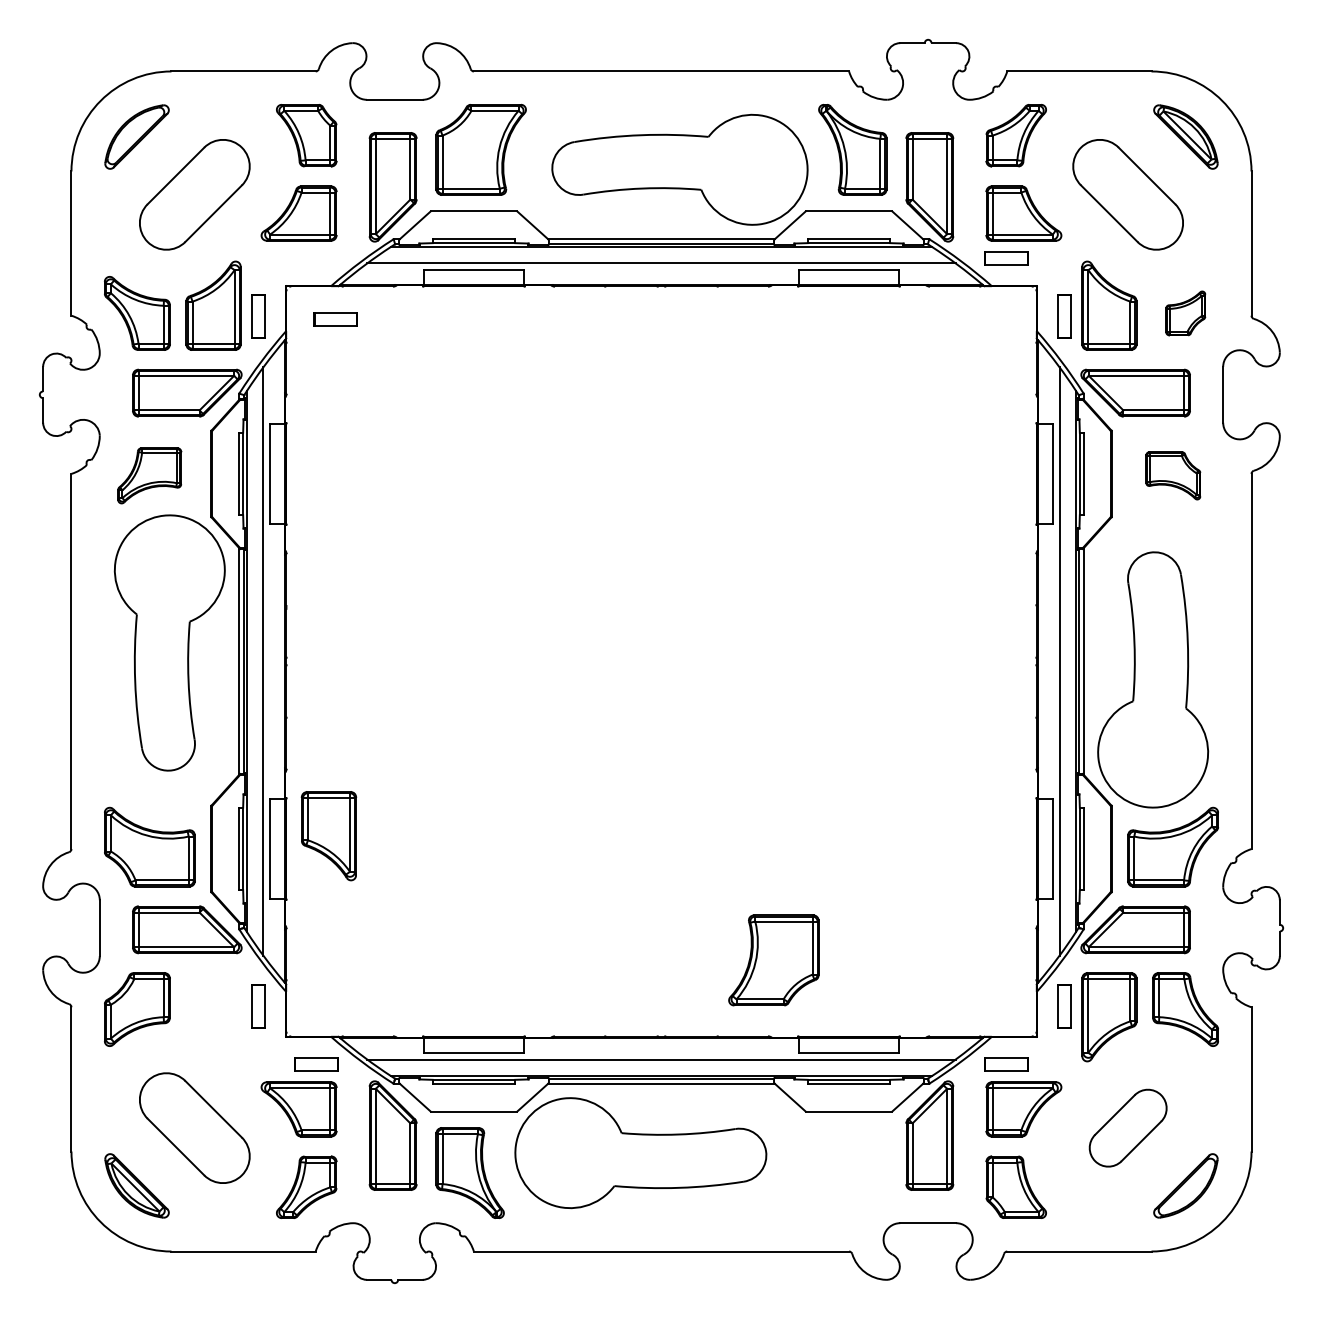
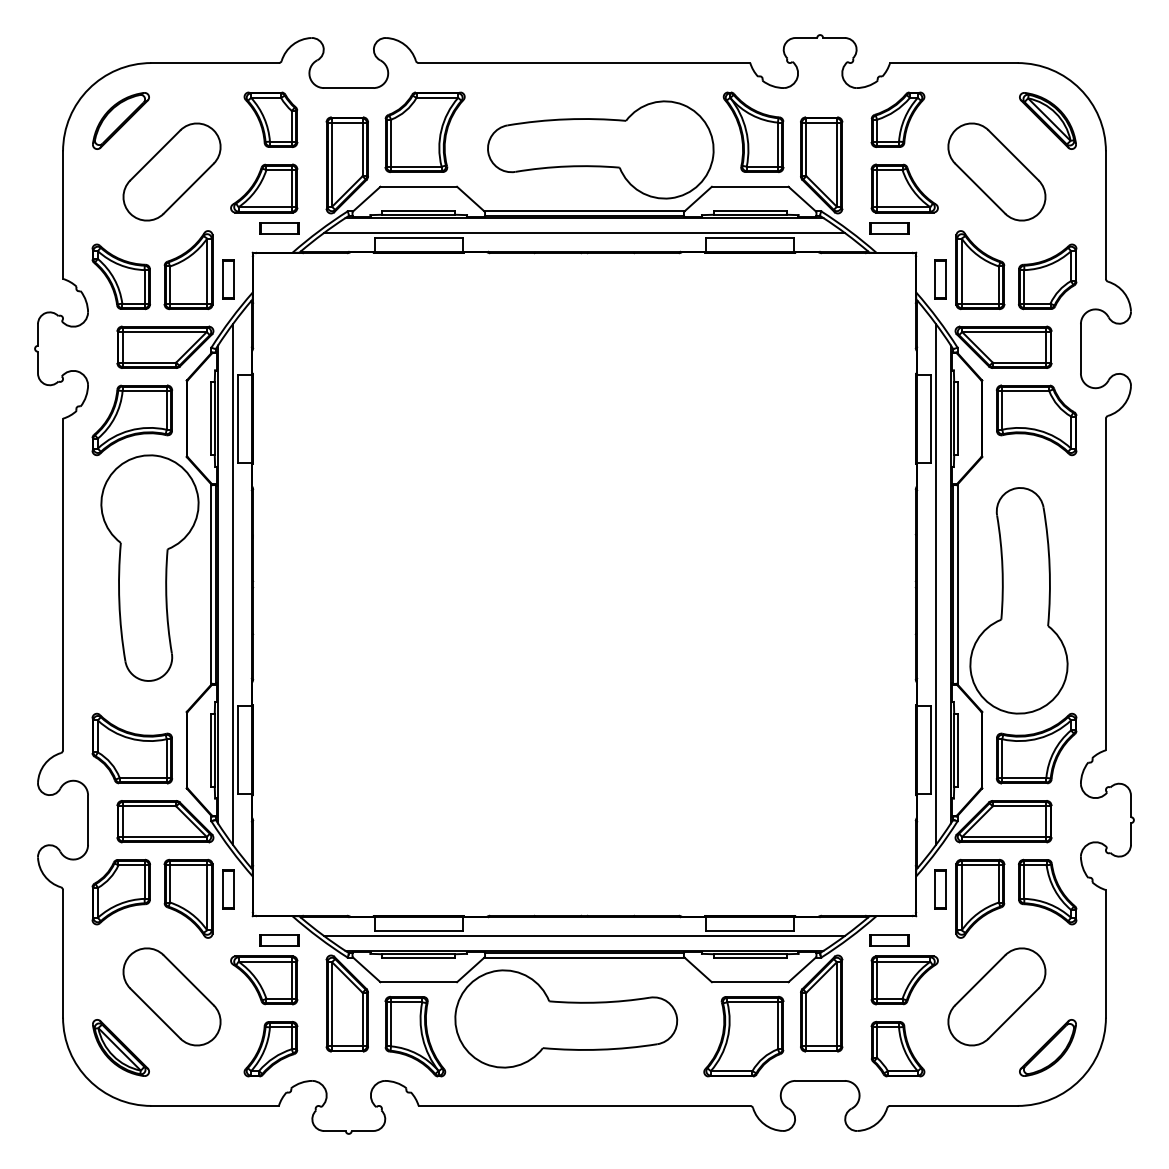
part: (1185, 312) -> (1047, 276), size x1.67
part: (335, 319) -> (279, 228), moved
part: (148, 475) -> (131, 420), size x1.43
part: (1172, 475) -> (1036, 420), size x1.67
part: (328, 835) -> (188, 898), moved
part: (773, 960) -> (743, 1036), moved
part: (1127, 1127) -> (996, 996), size x1.43

